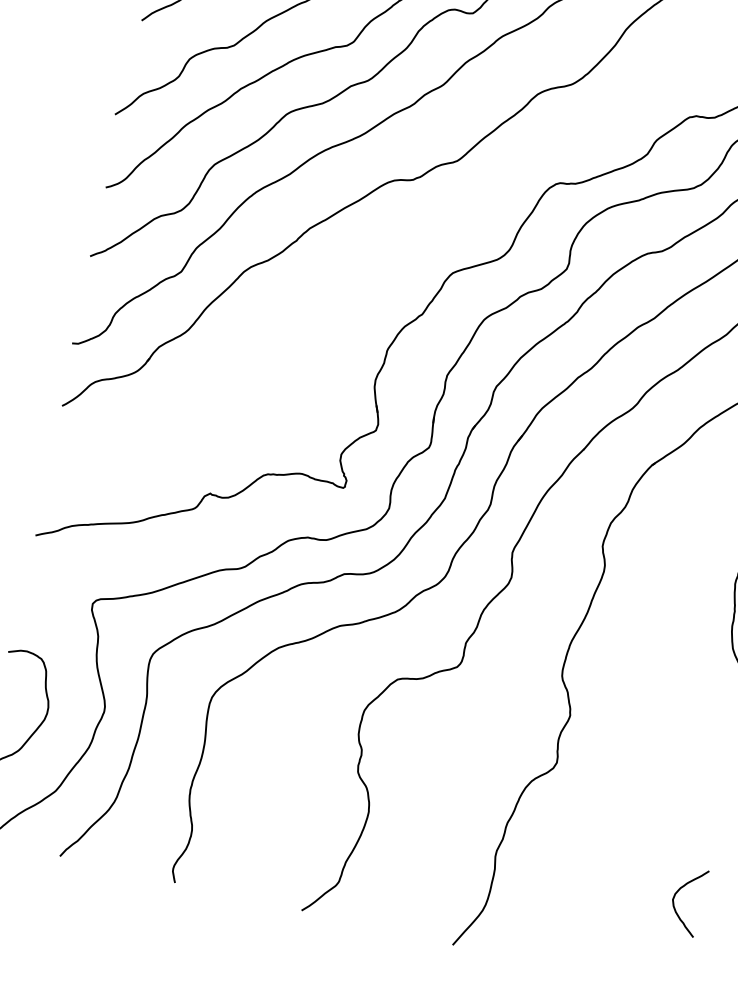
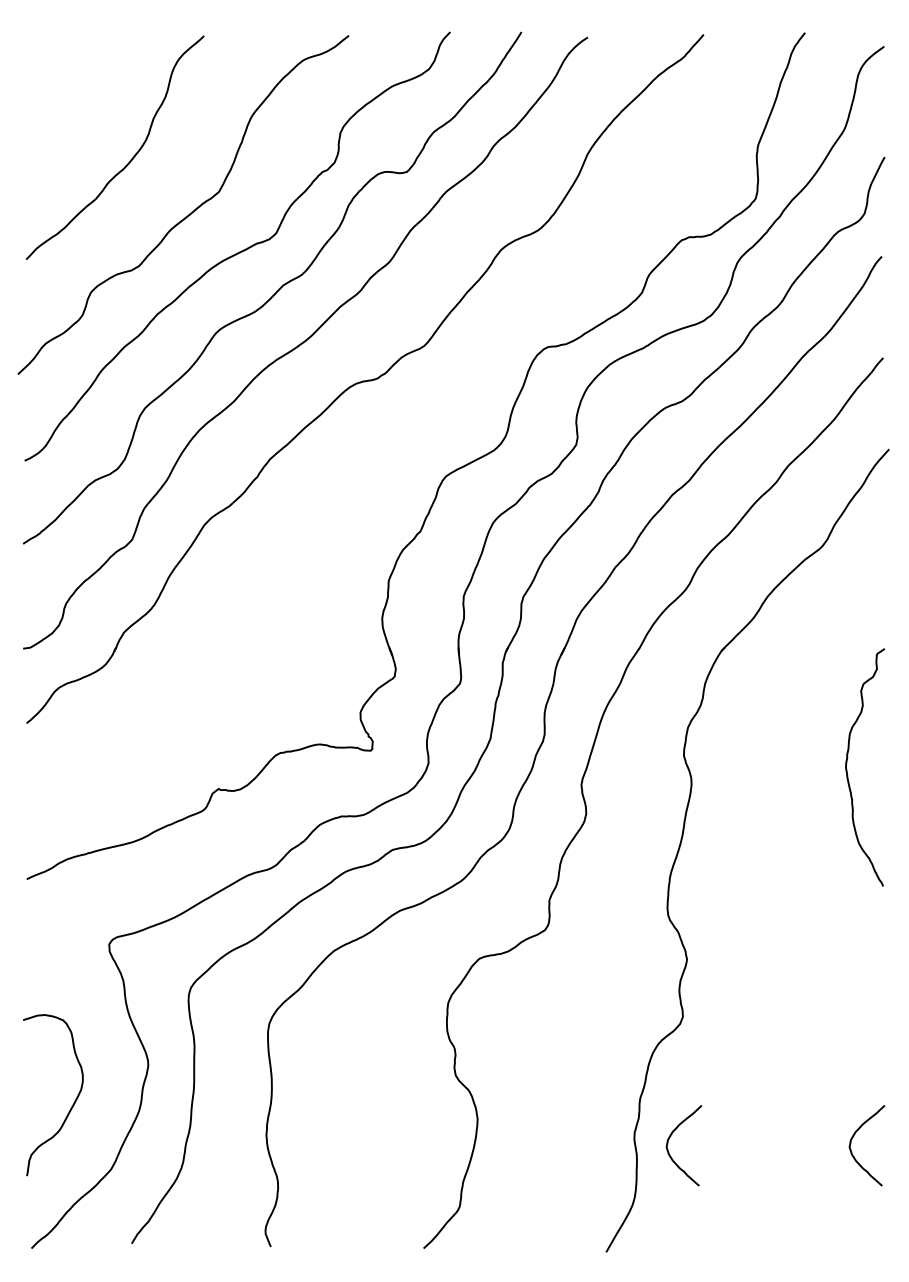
curve: (526, 860) -> (671, 1136), added

